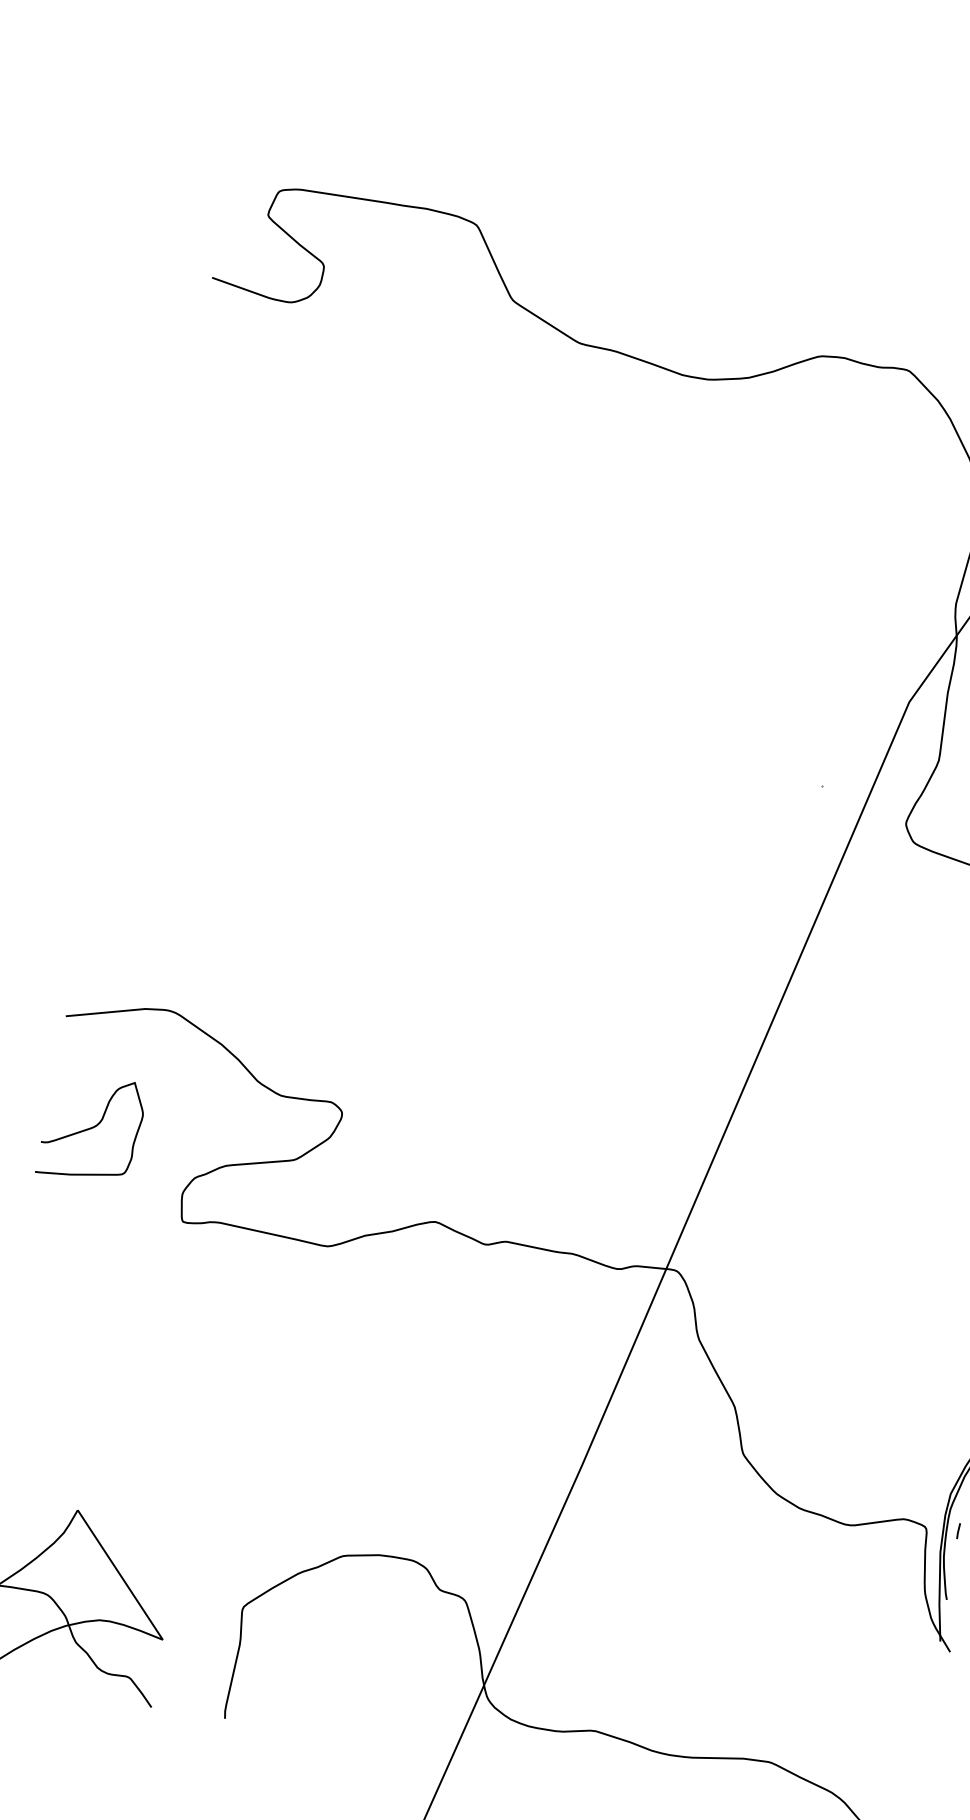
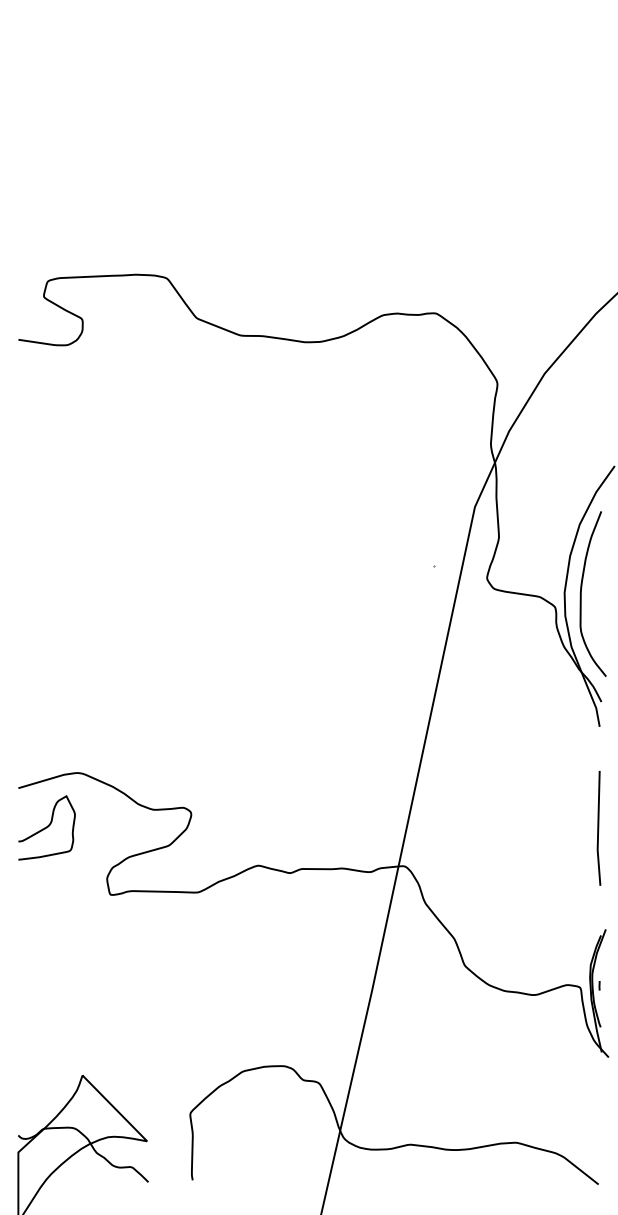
curve: (91, 1127) -> (46, 827), moved

